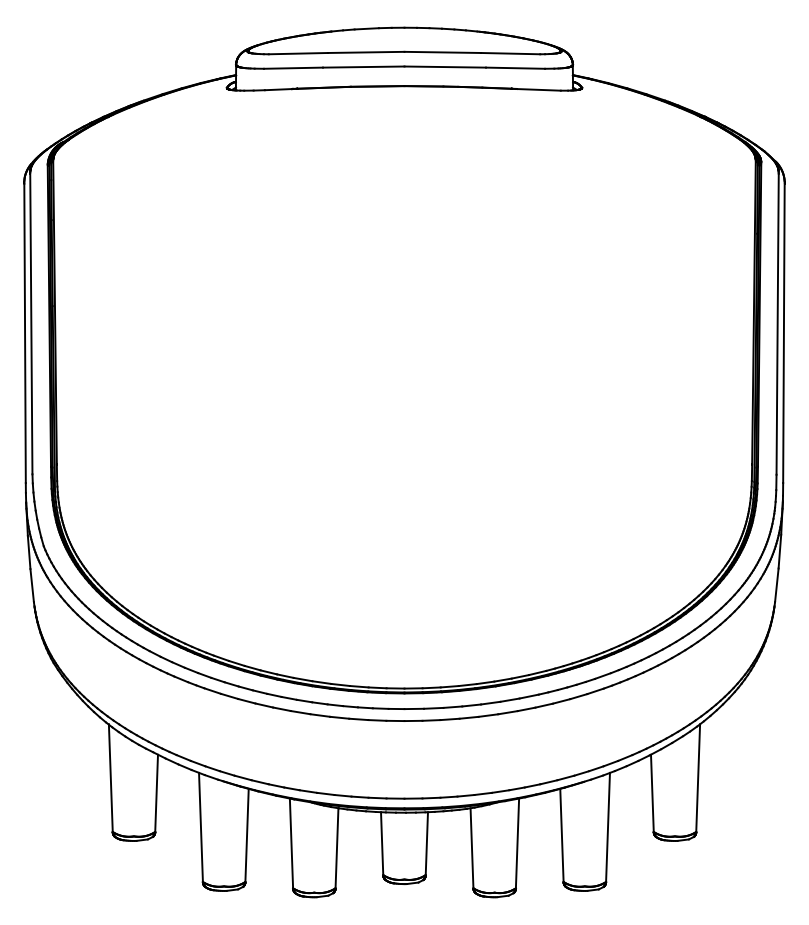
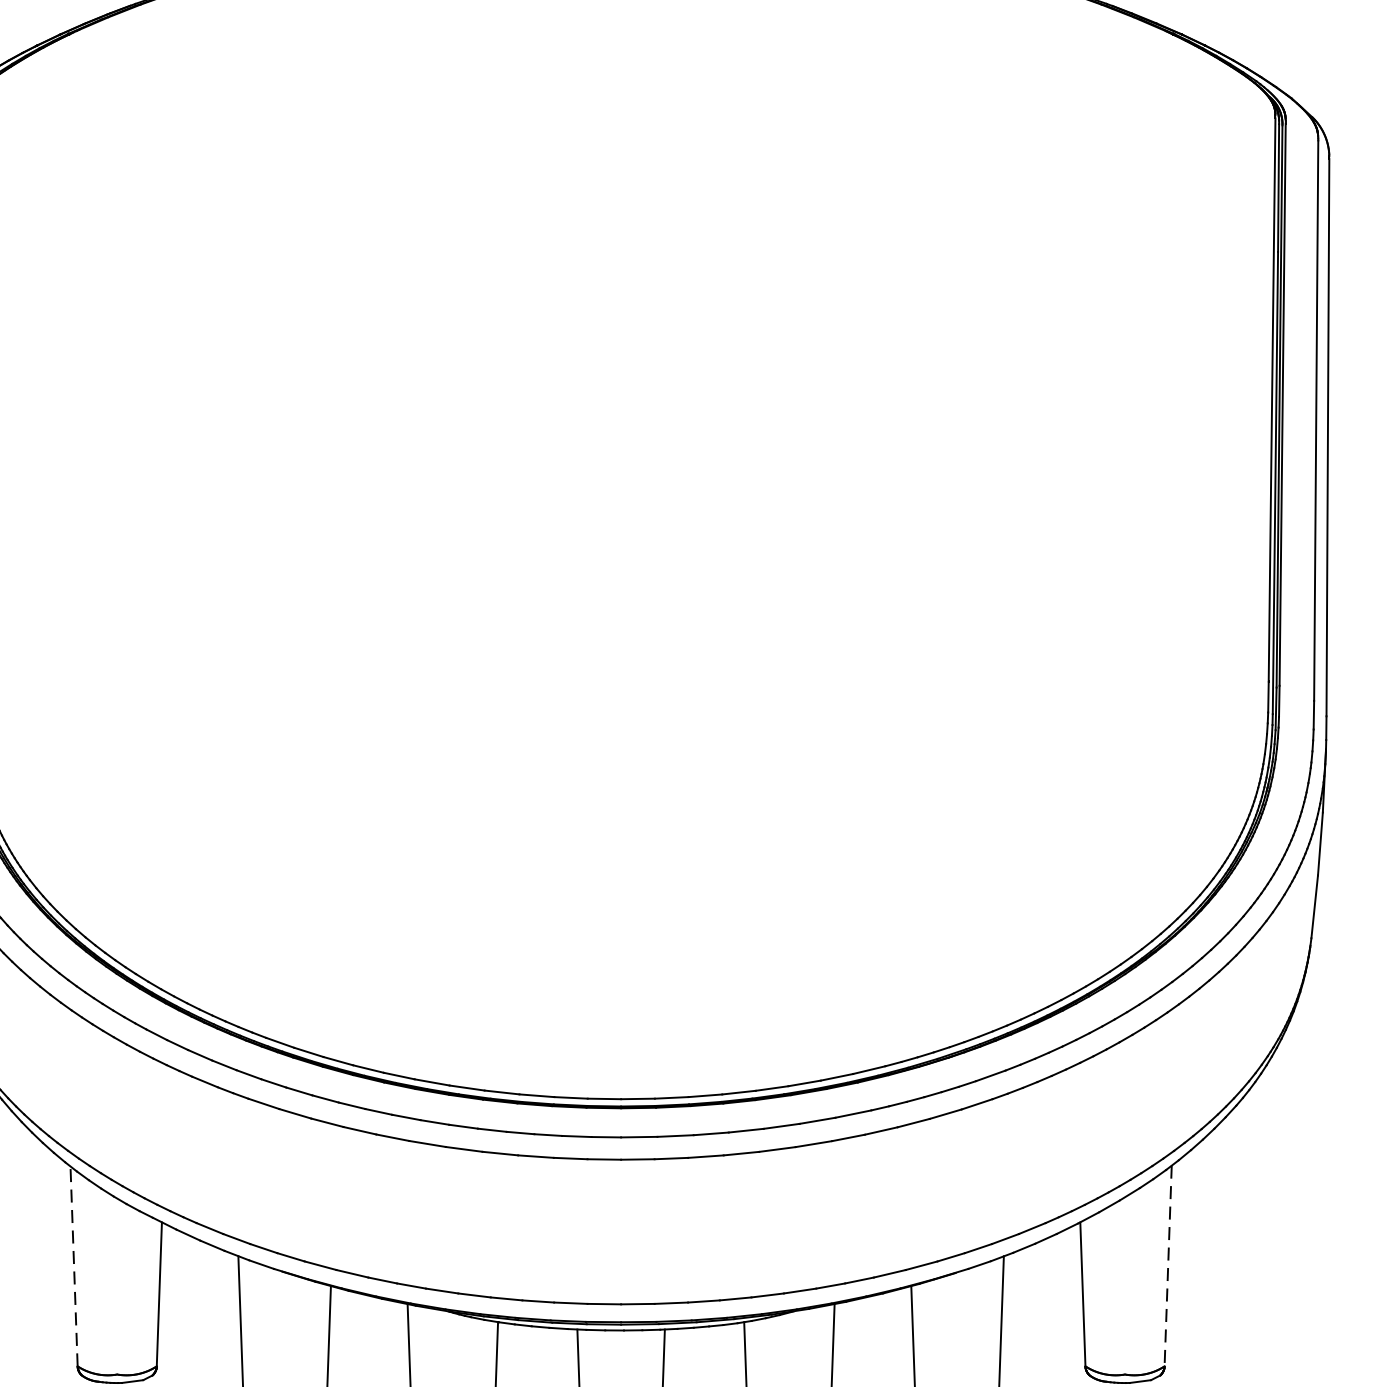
line: (110, 778) -> (73, 1266), solid -> dashed
line: (698, 778) -> (1168, 1266), solid -> dashed

